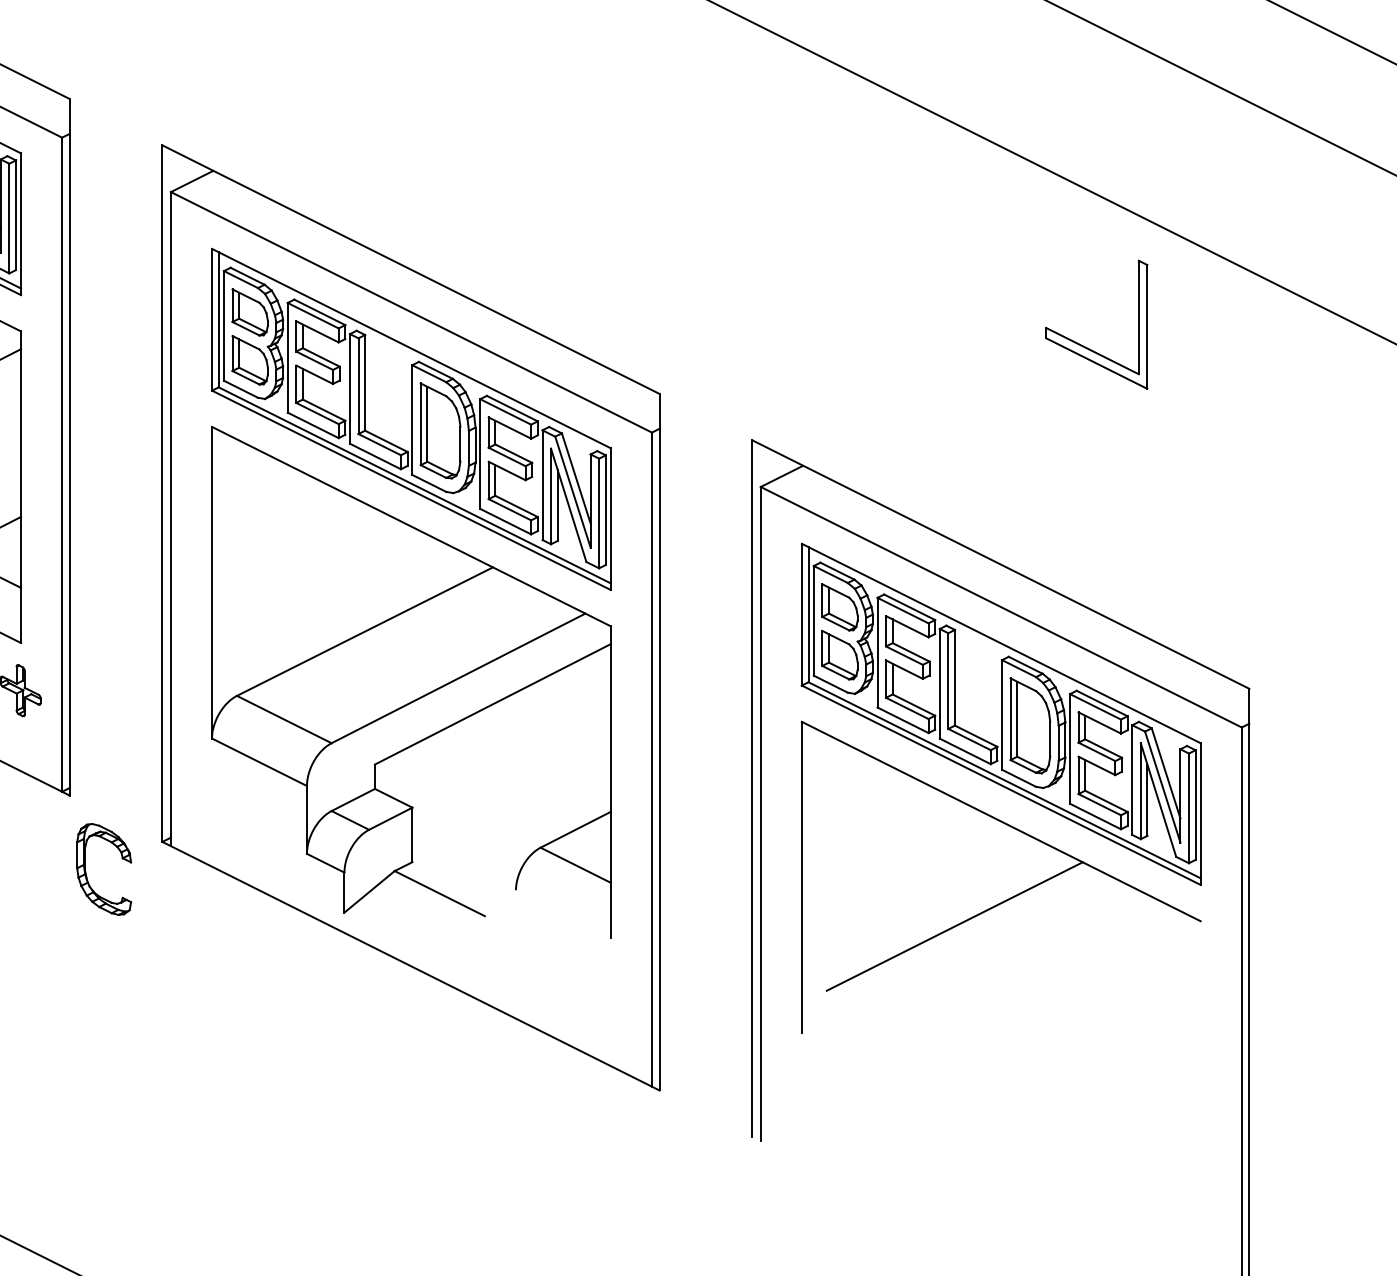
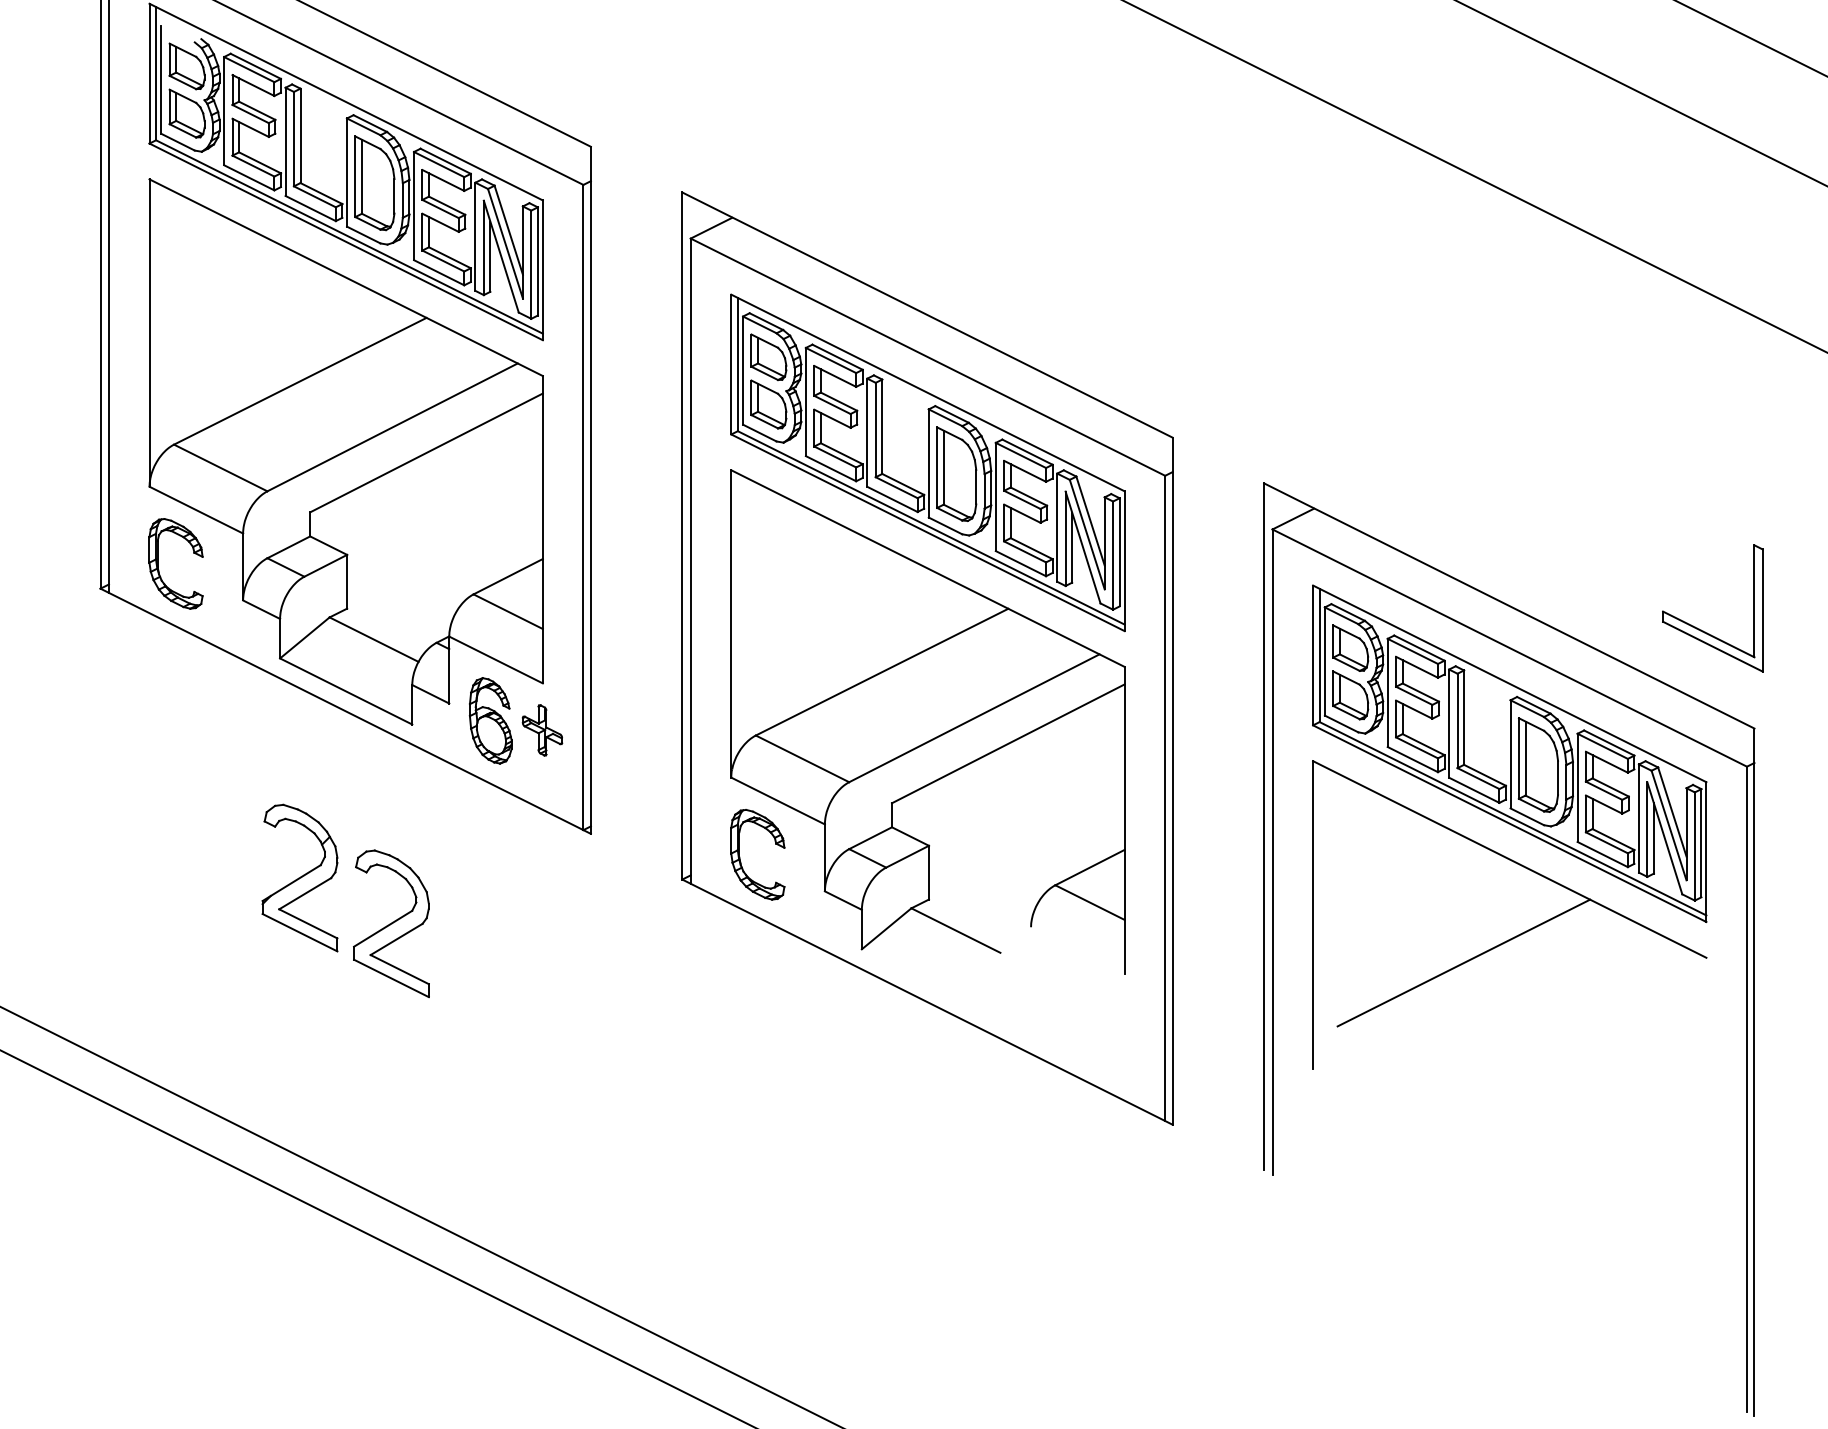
part: (1085, 346) -> (1701, 629), moved
part: (86, 872) -> (740, 857), moved

